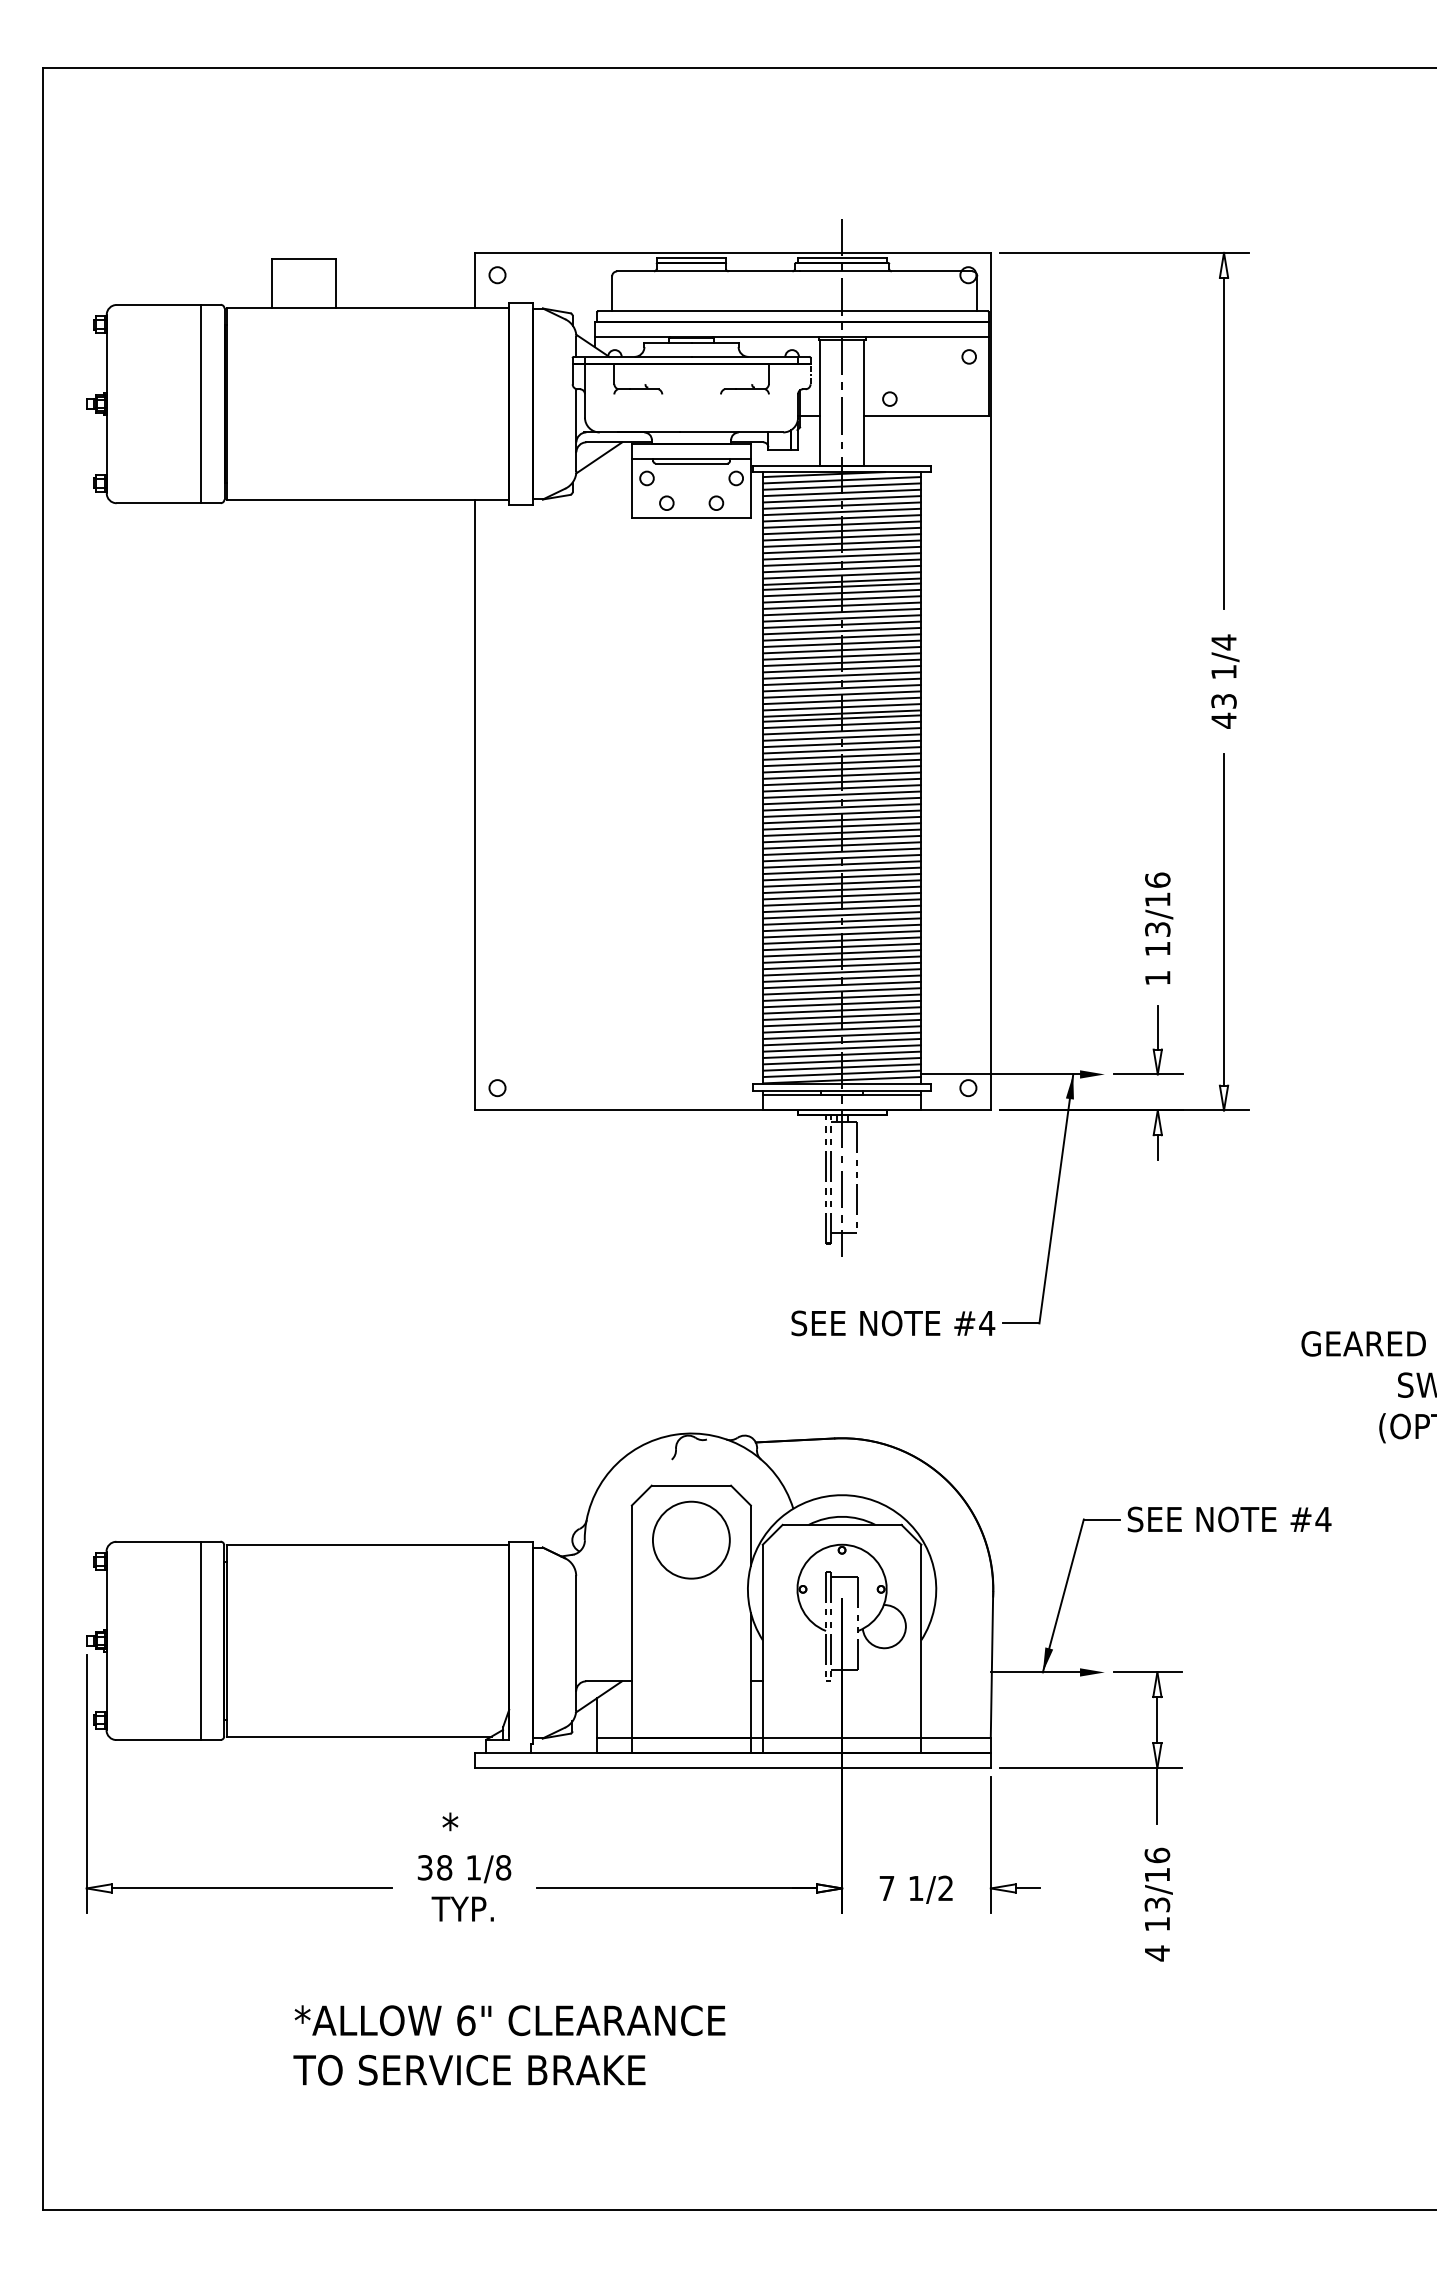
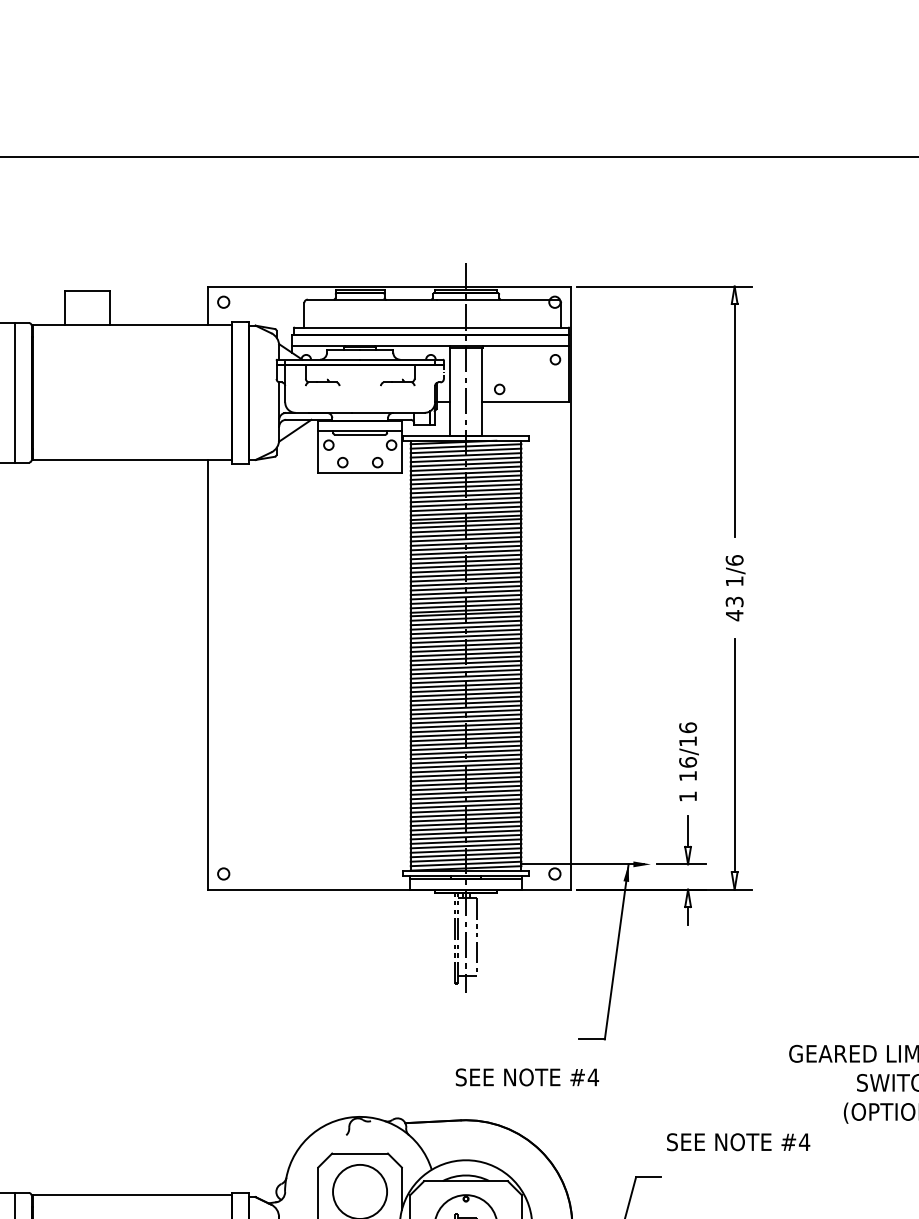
text: (1223, 642) -> (734, 560), 1/4 -> 1/6
text: (1157, 928) -> (687, 761), 13/16 -> 16/16
text: (893, 1323) -> (527, 1077), moved
text: (1229, 1519) -> (738, 1142), moved

